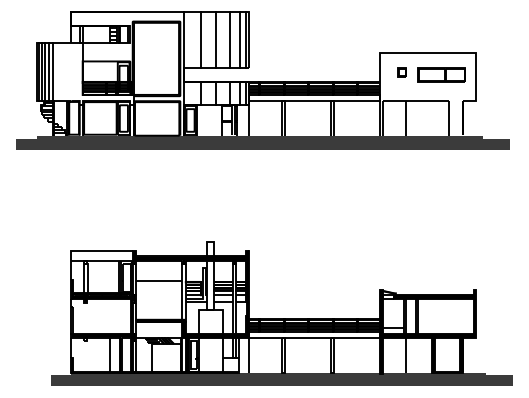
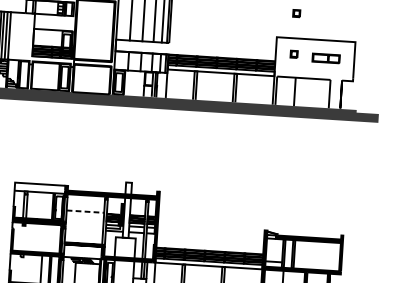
part: (401, 22) -> (296, 13), added
part: (441, 74) -> (326, 57), size x0.7
line: (159, 280) -> (85, 211), solid -> dashed

